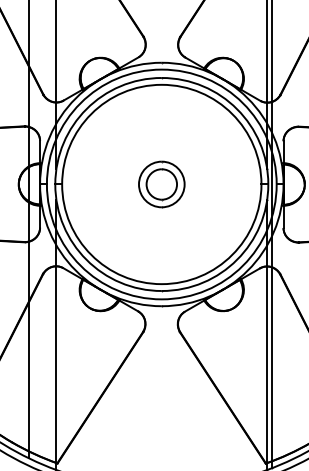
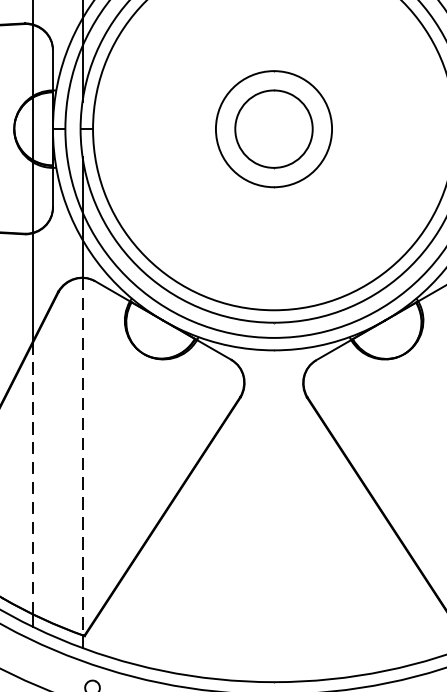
part: (161, 184) -> (273, 129), size x1.4
line: (56, 365) -> (82, 458), solid -> dashed
line: (29, 375) -> (33, 476), solid -> dashed

